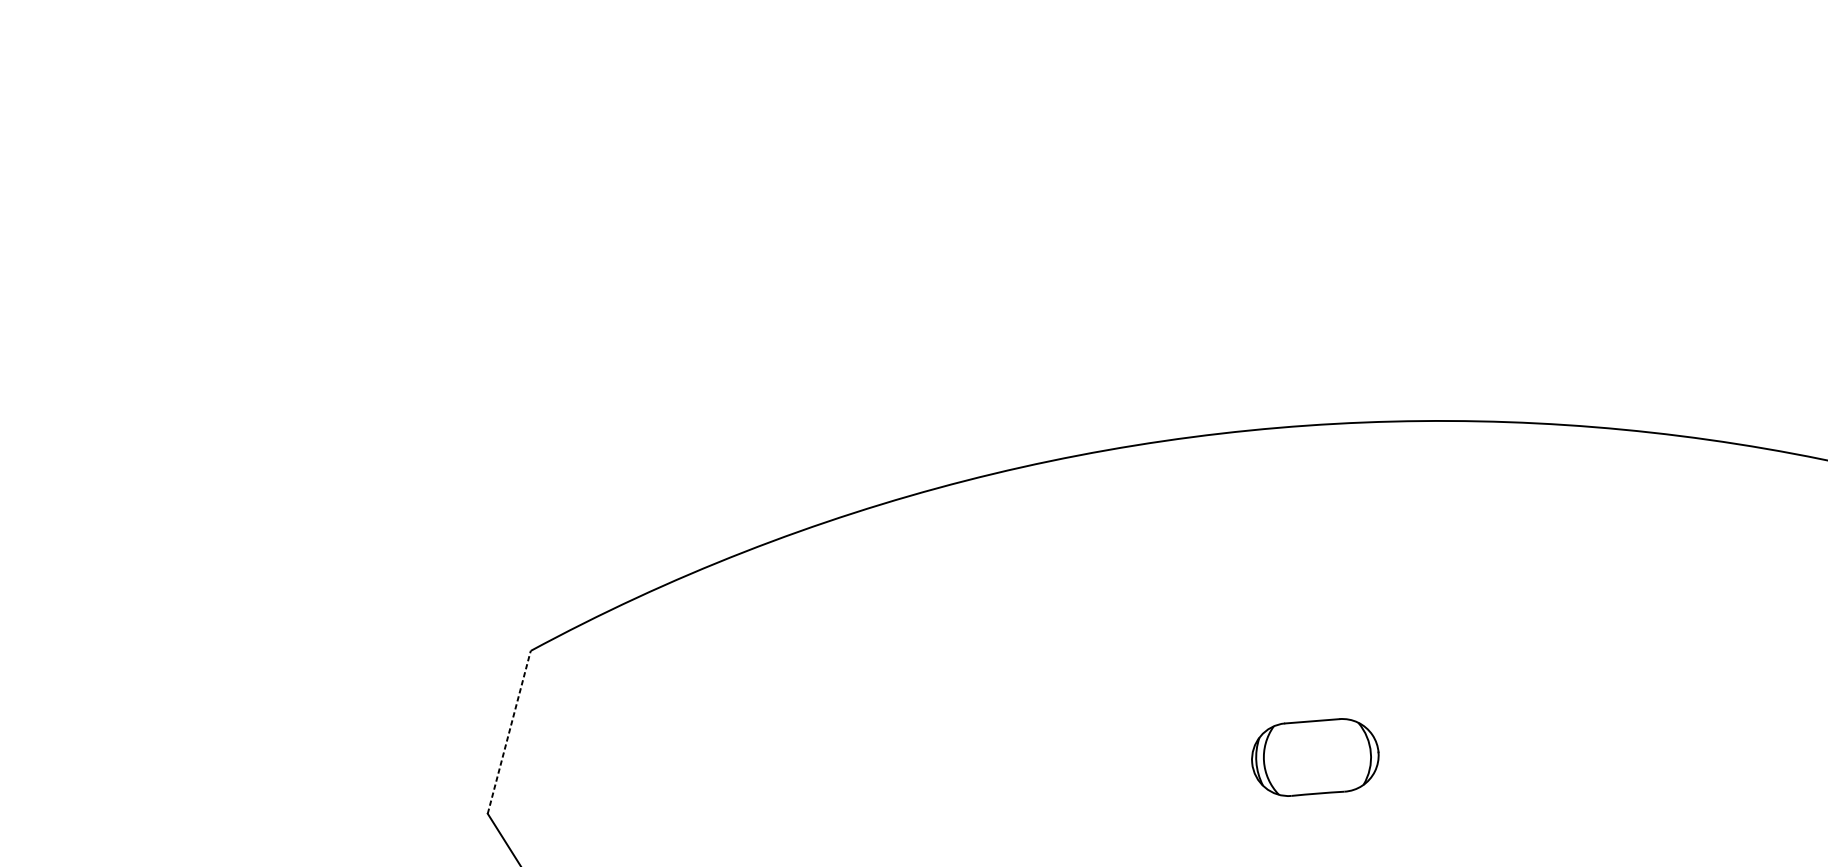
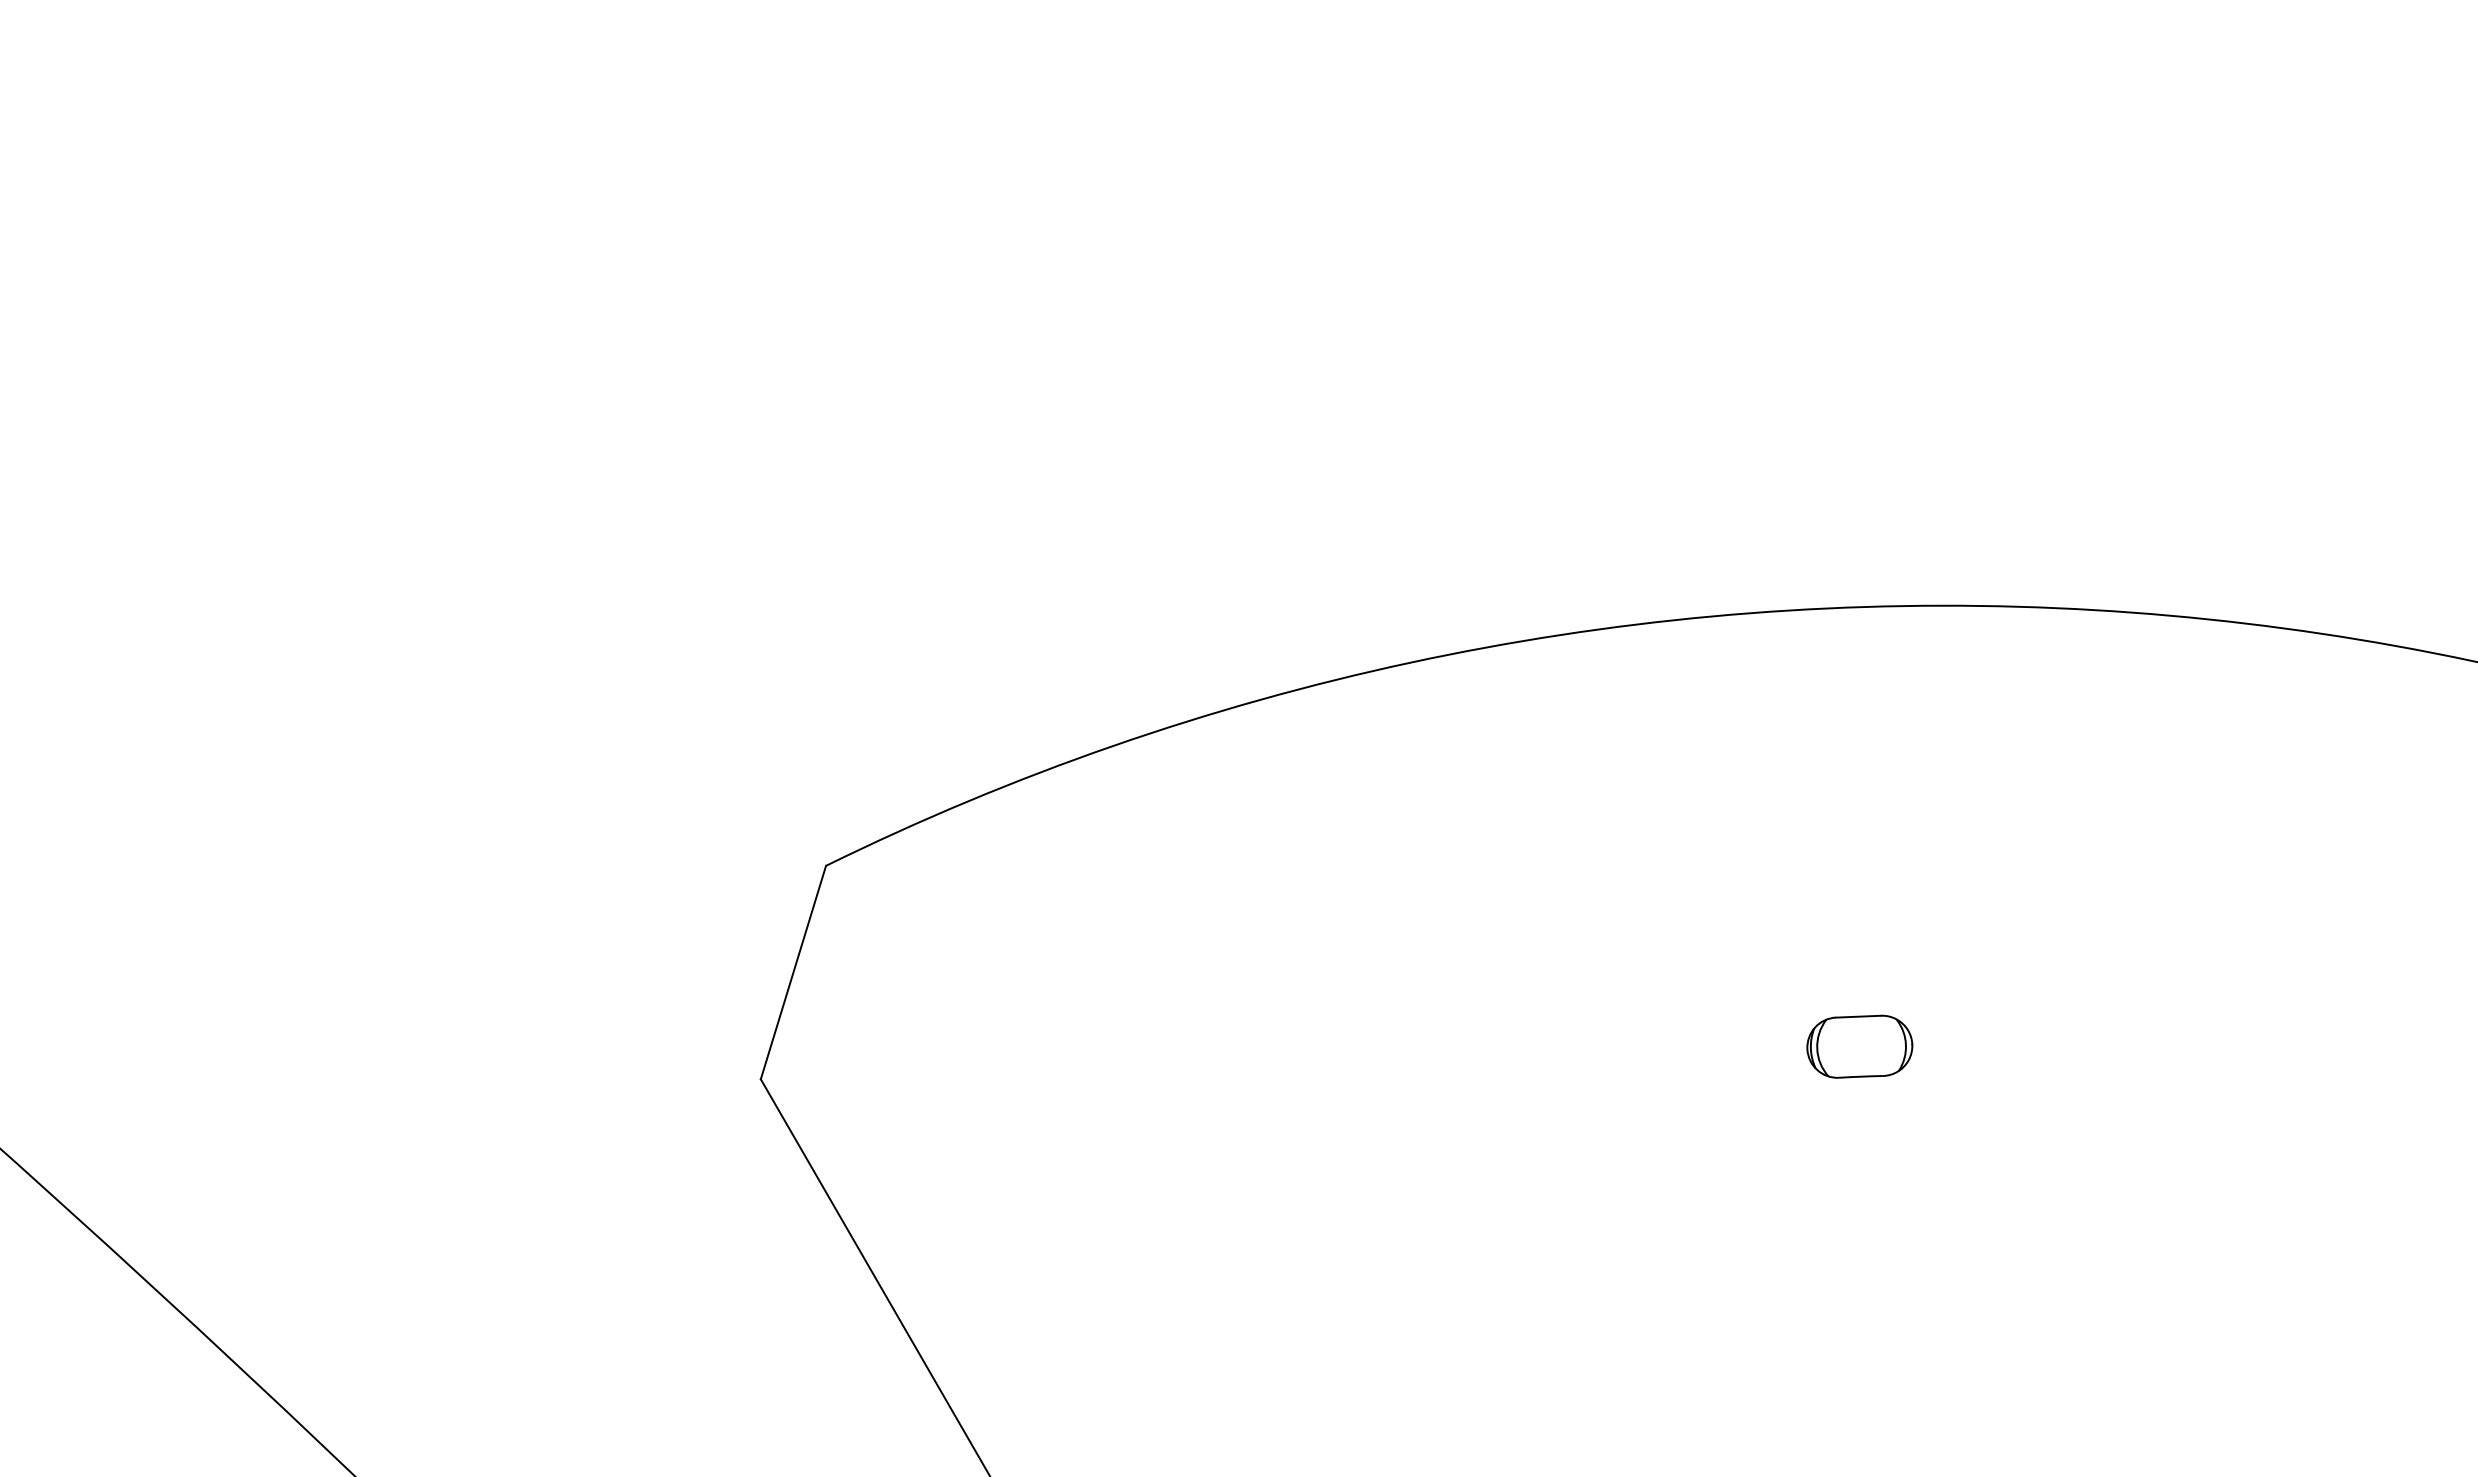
line: (509, 732) -> (793, 972), dashed -> solid
part: (1315, 757) -> (1859, 1046), size x0.62

